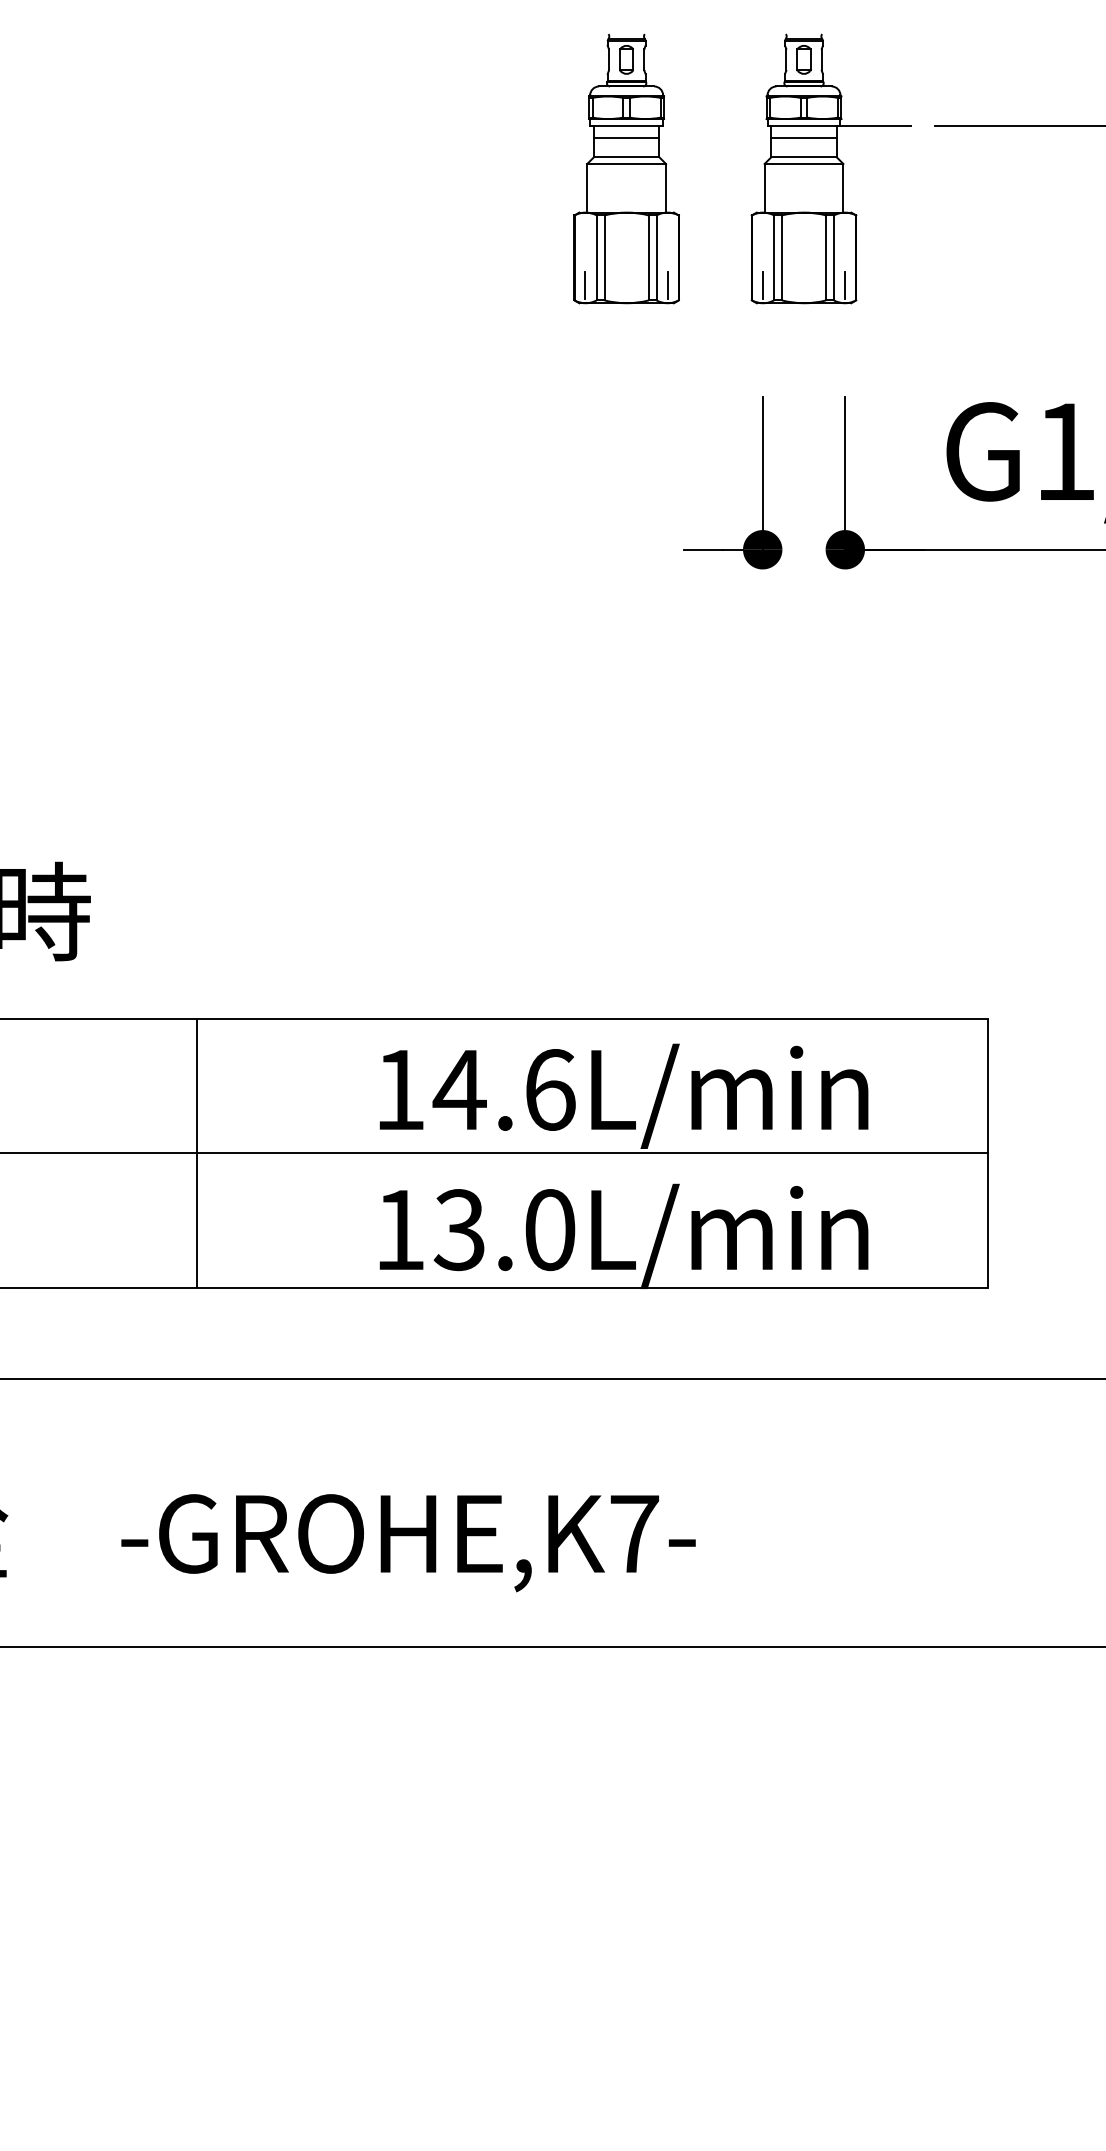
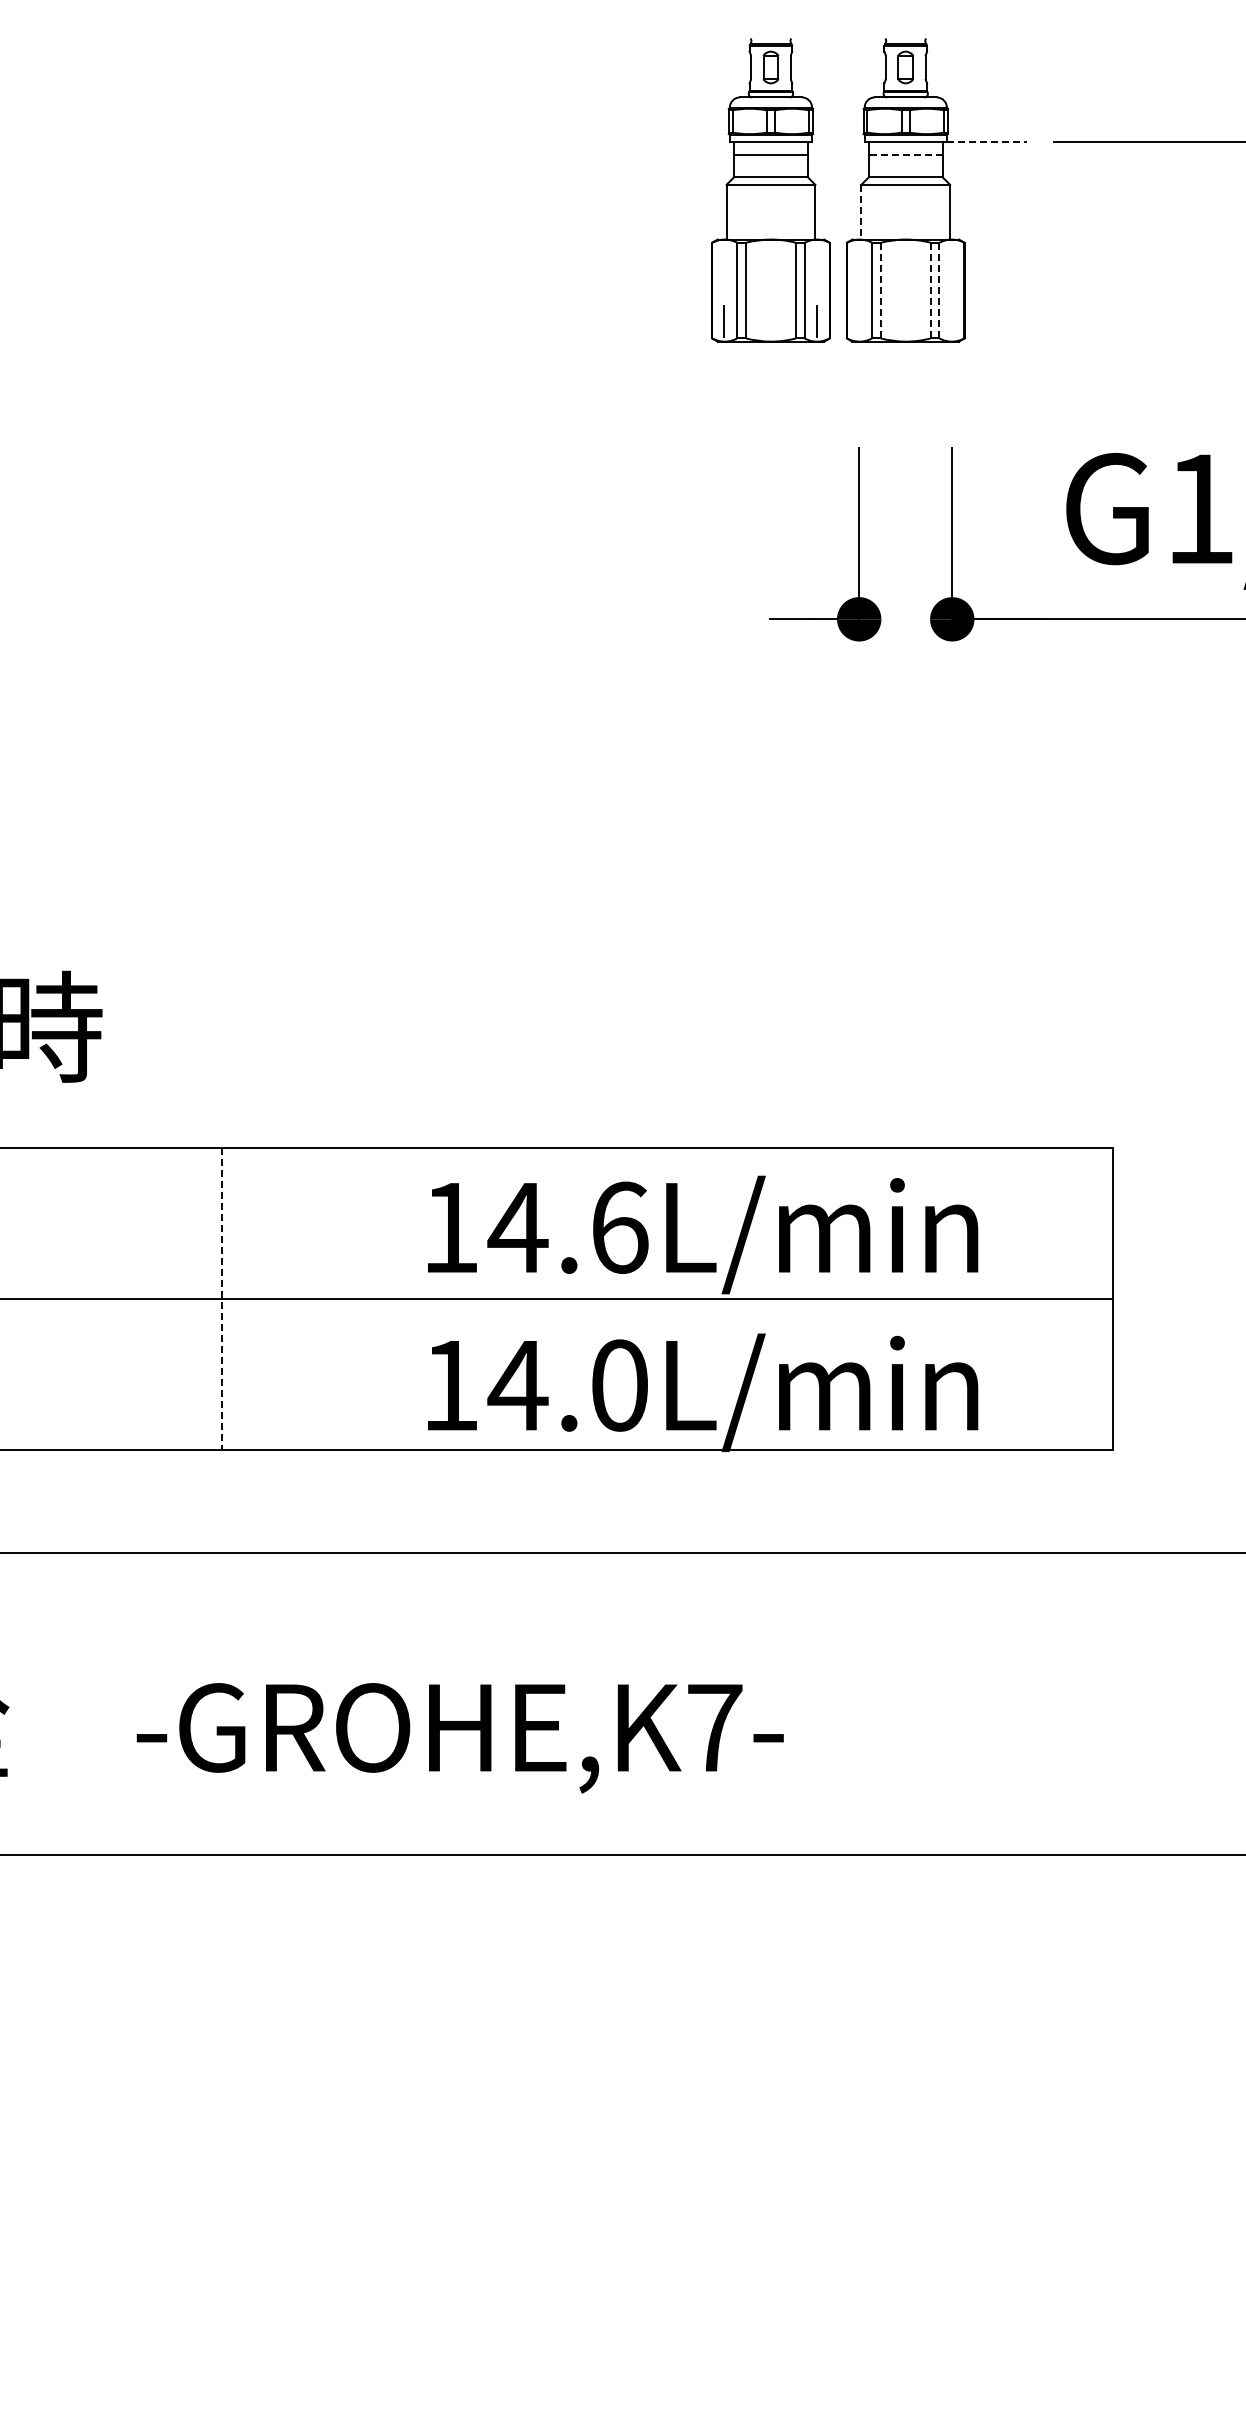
line: (875, 125) -> (986, 141), solid -> dashed
line: (803, 137) -> (905, 155), solid -> dashed
part: (626, 169) -> (770, 190), moved
line: (764, 188) -> (861, 212), solid -> dashed
line: (781, 257) -> (880, 290), solid -> dashed
line: (825, 257) -> (930, 290), solid -> dashed
line: (833, 257) -> (939, 290), solid -> dashed
line: (762, 285) -> (859, 321), removed
line: (845, 285) -> (952, 321), removed
line: (196, 1153) -> (221, 1299), solid -> dashed
text: (459, 1229) -> (517, 1385), 13.0L/min -> 14.0L/min

